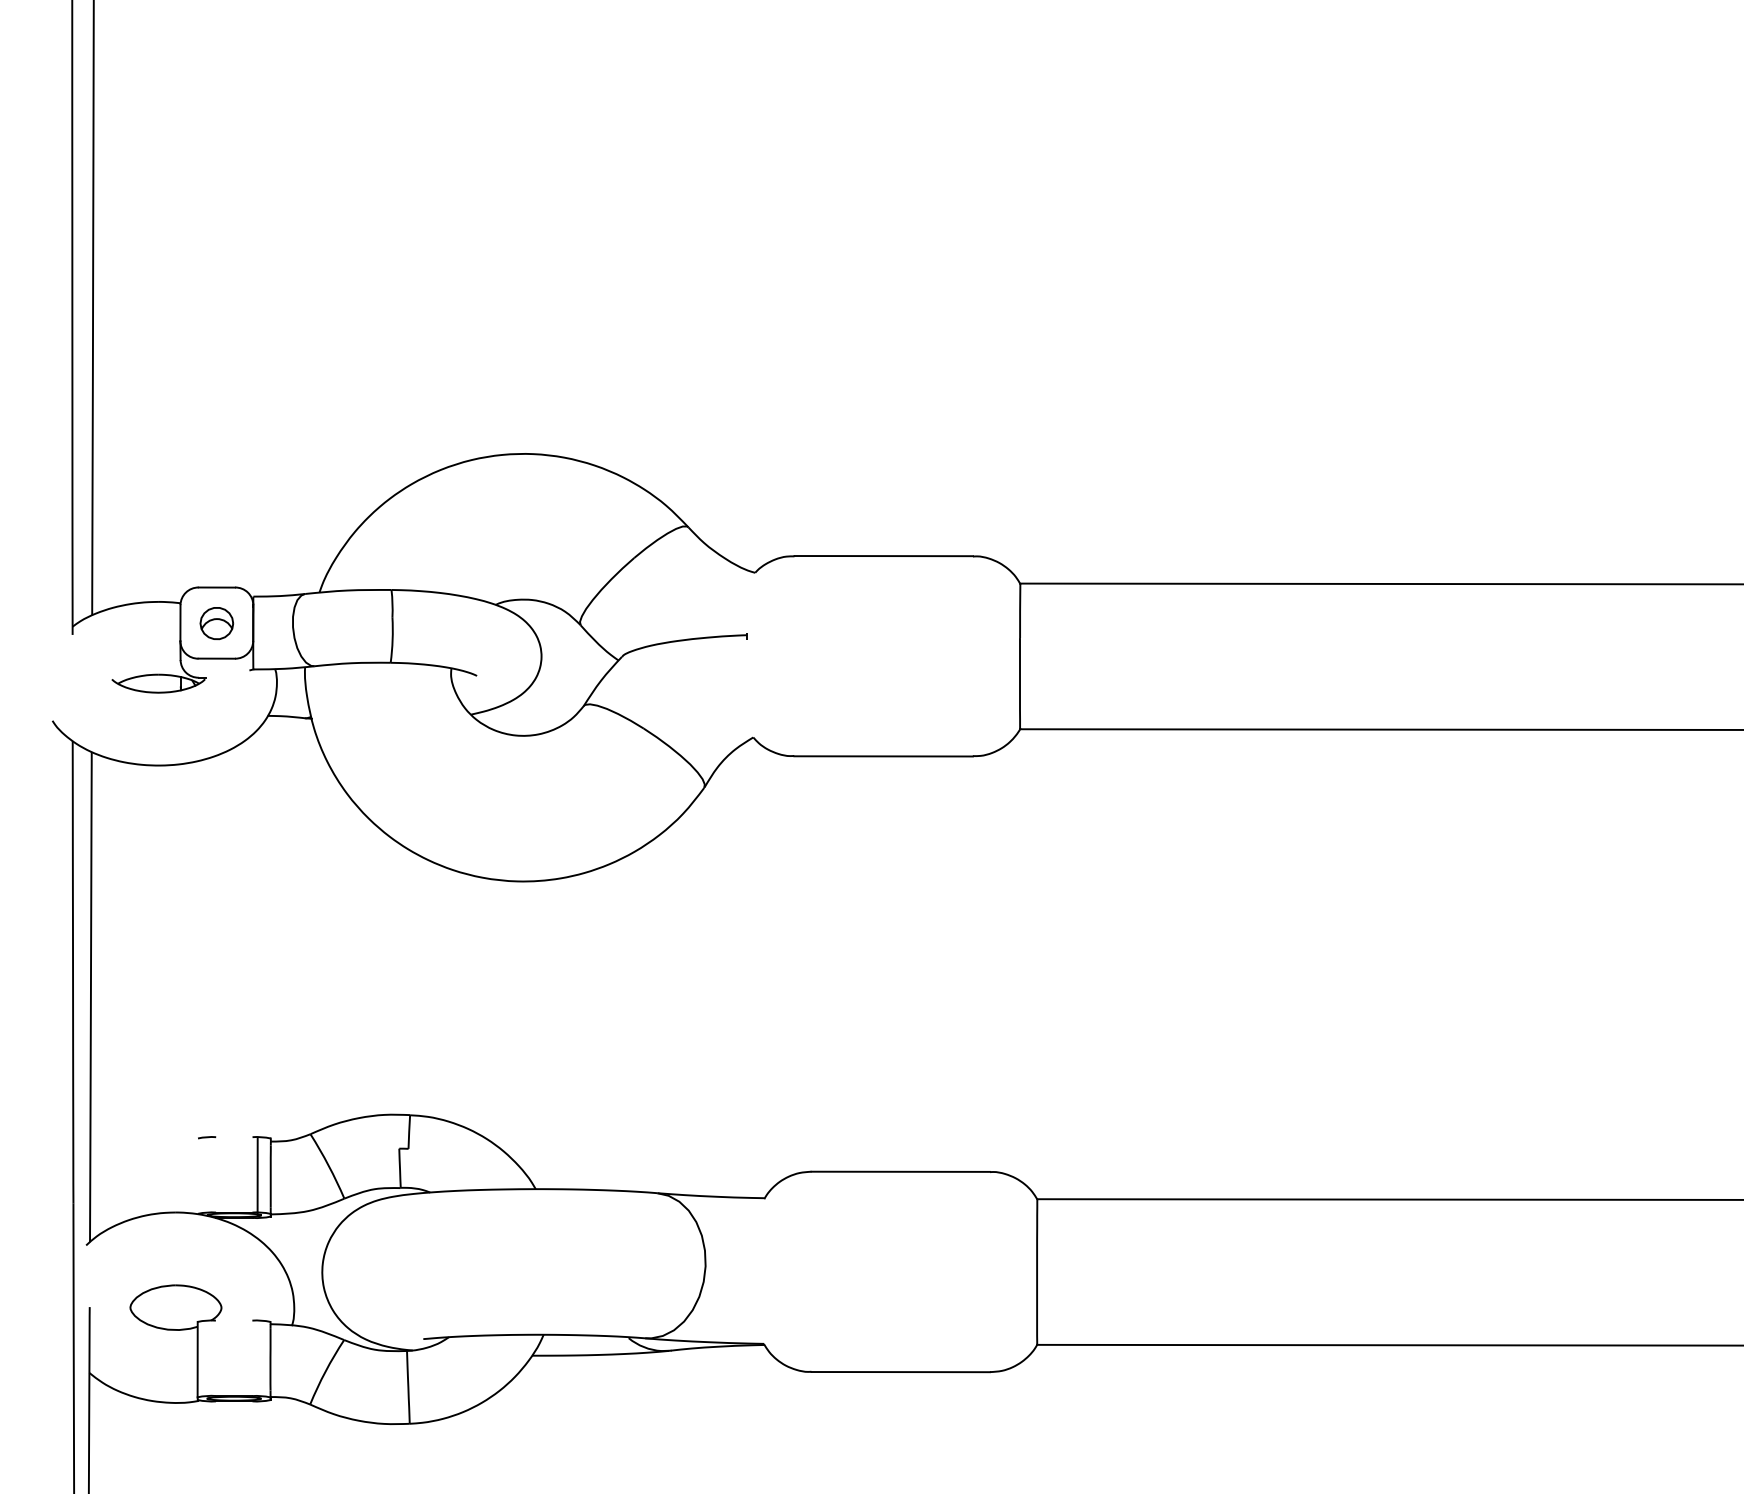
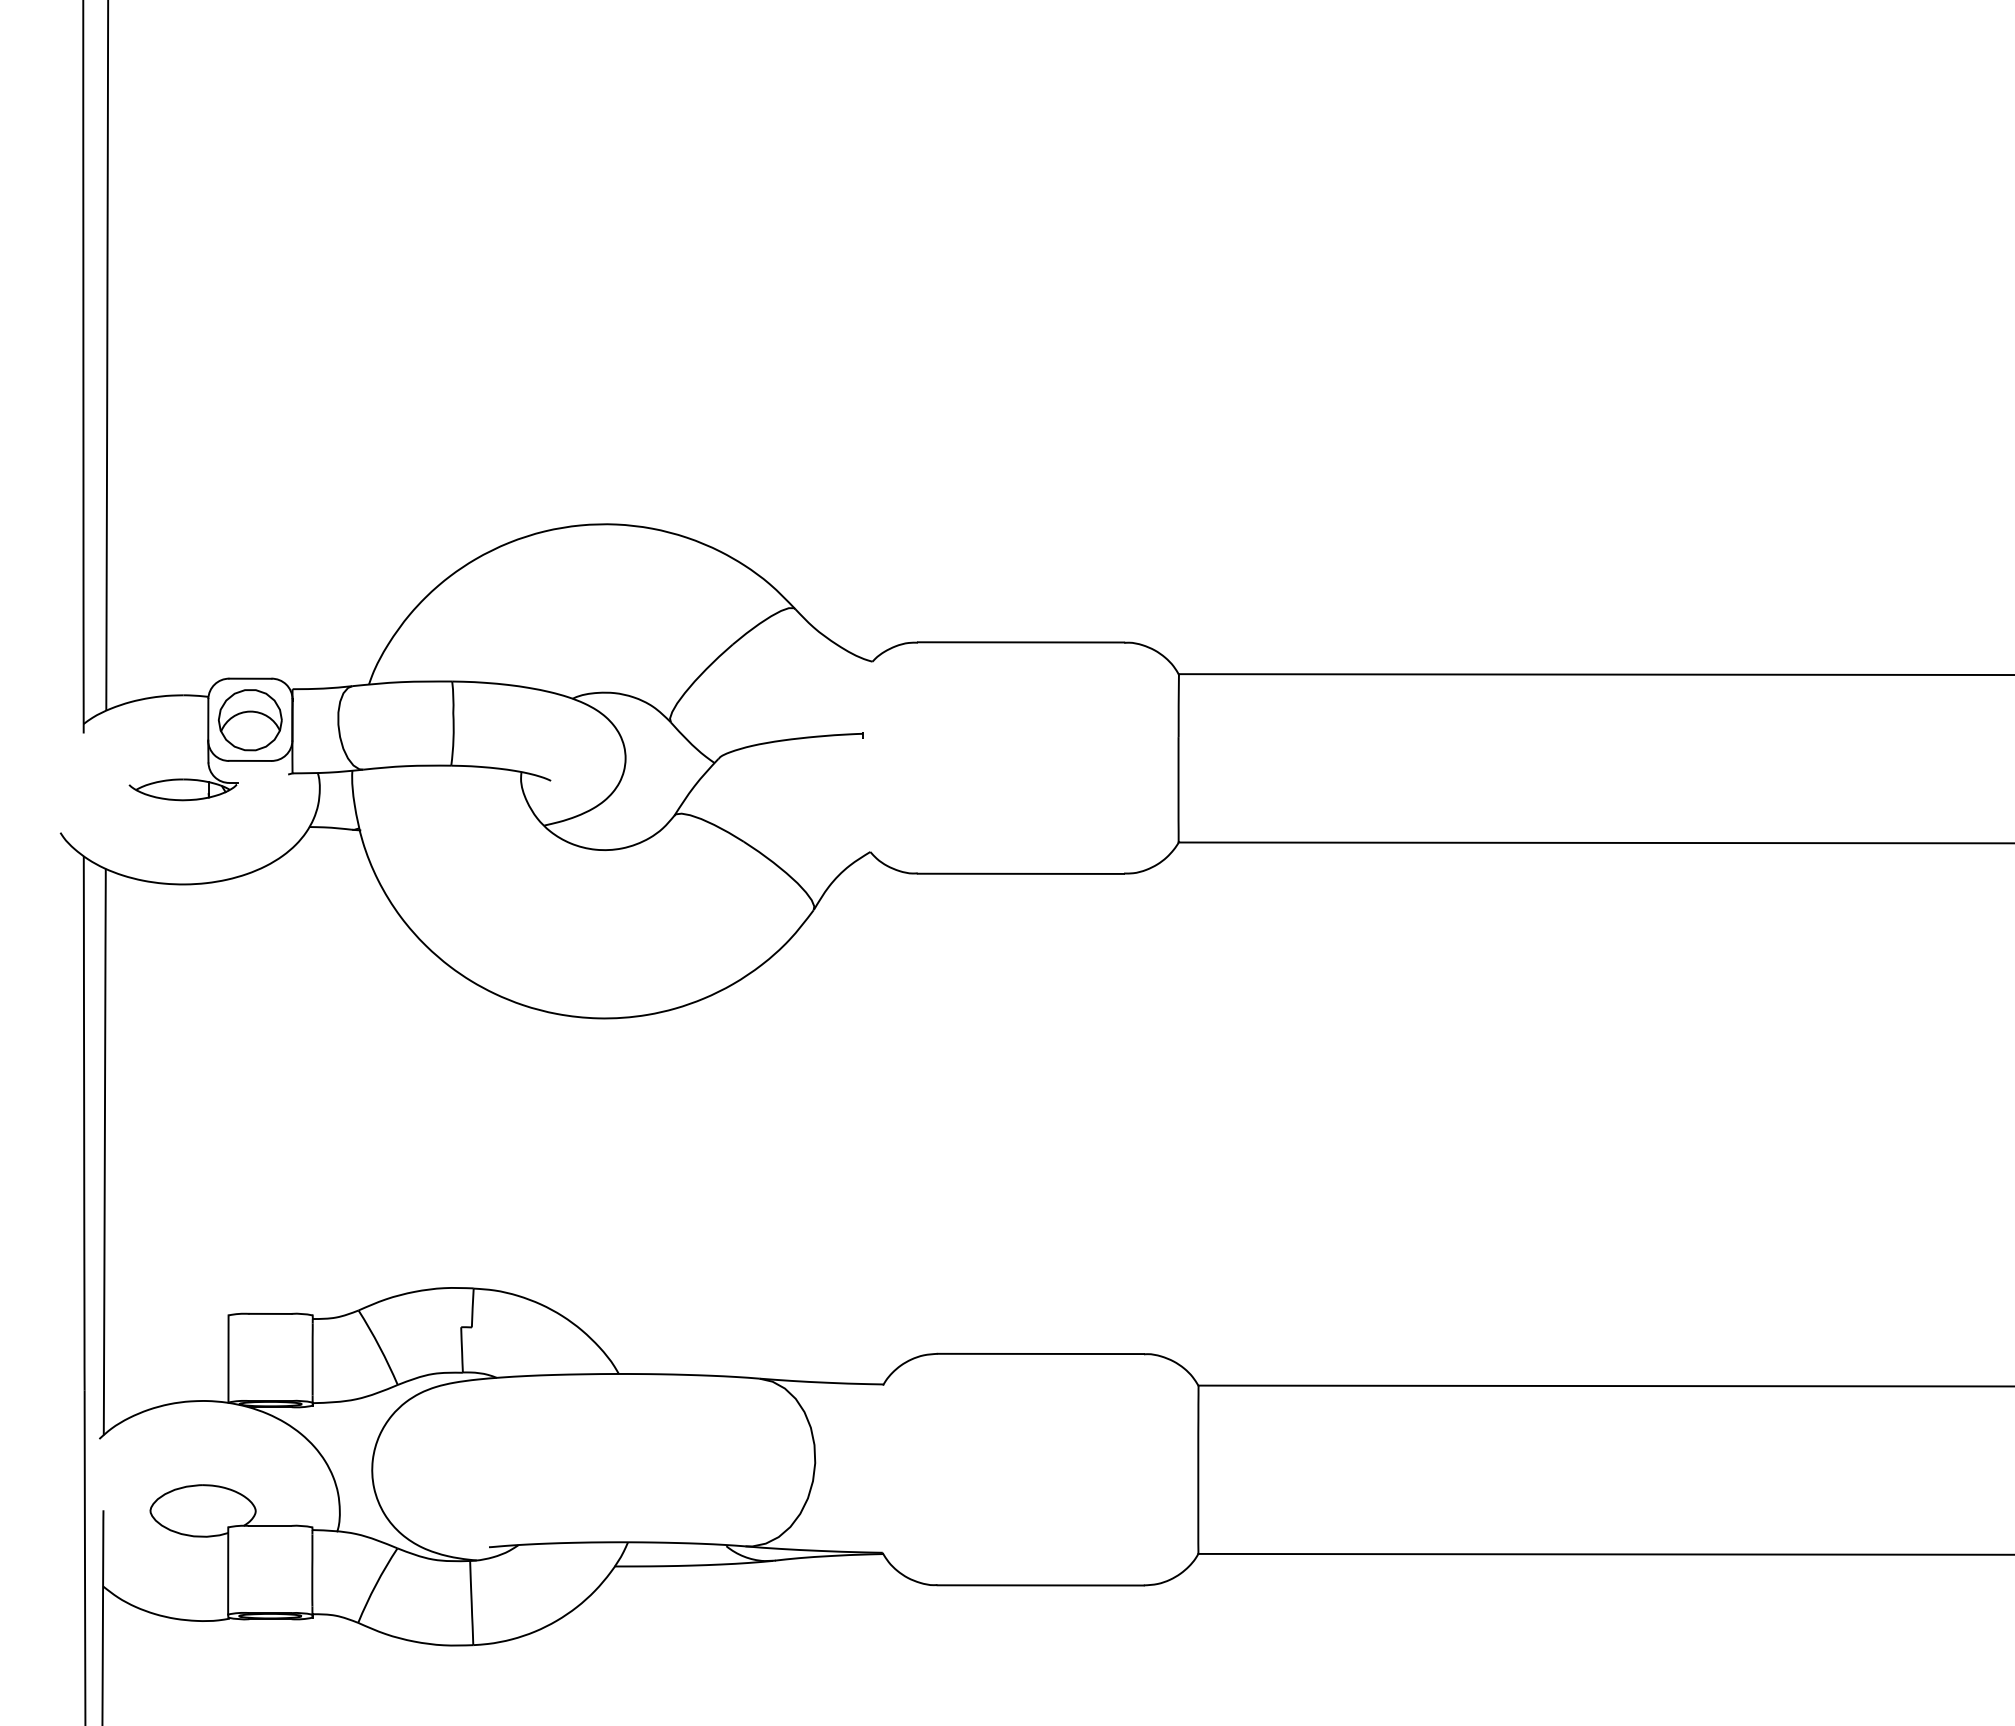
part: (216, 623) -> (250, 720), size x1.67
line: (234, 1136) -> (270, 1313), added
line: (257, 1175) -> (228, 1358), moved
line: (234, 1320) -> (270, 1525), added

